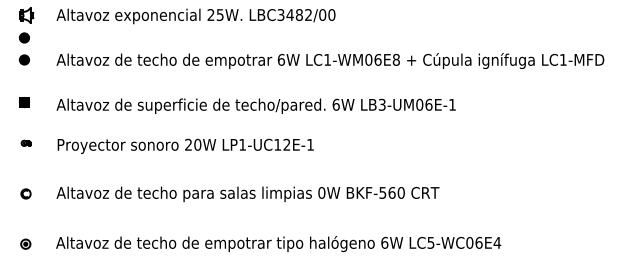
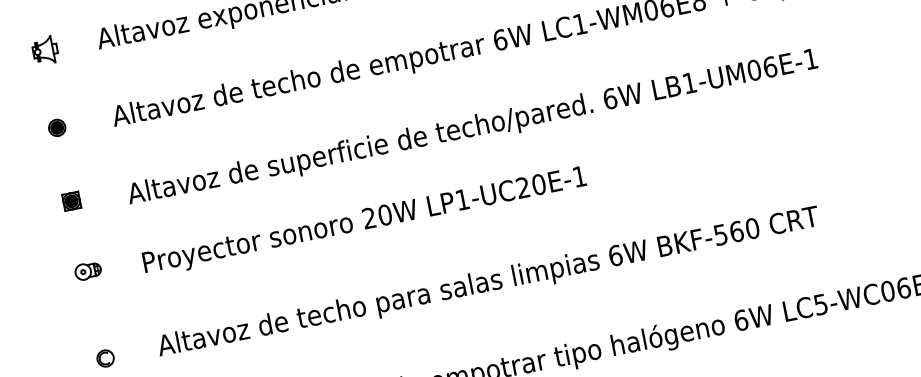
part: (24, 37) -> (49, 89), removed
text: (381, 104) -> (688, 82), LB3-UM06E-1 -> LB1-UM06E-1
part: (25, 143) -> (87, 271), size x1.67
text: (282, 144) -> (531, 185), LP1-UC12E-1 -> LP1-UC20E-1
text: (321, 192) -> (614, 255), 0W -> 6W

